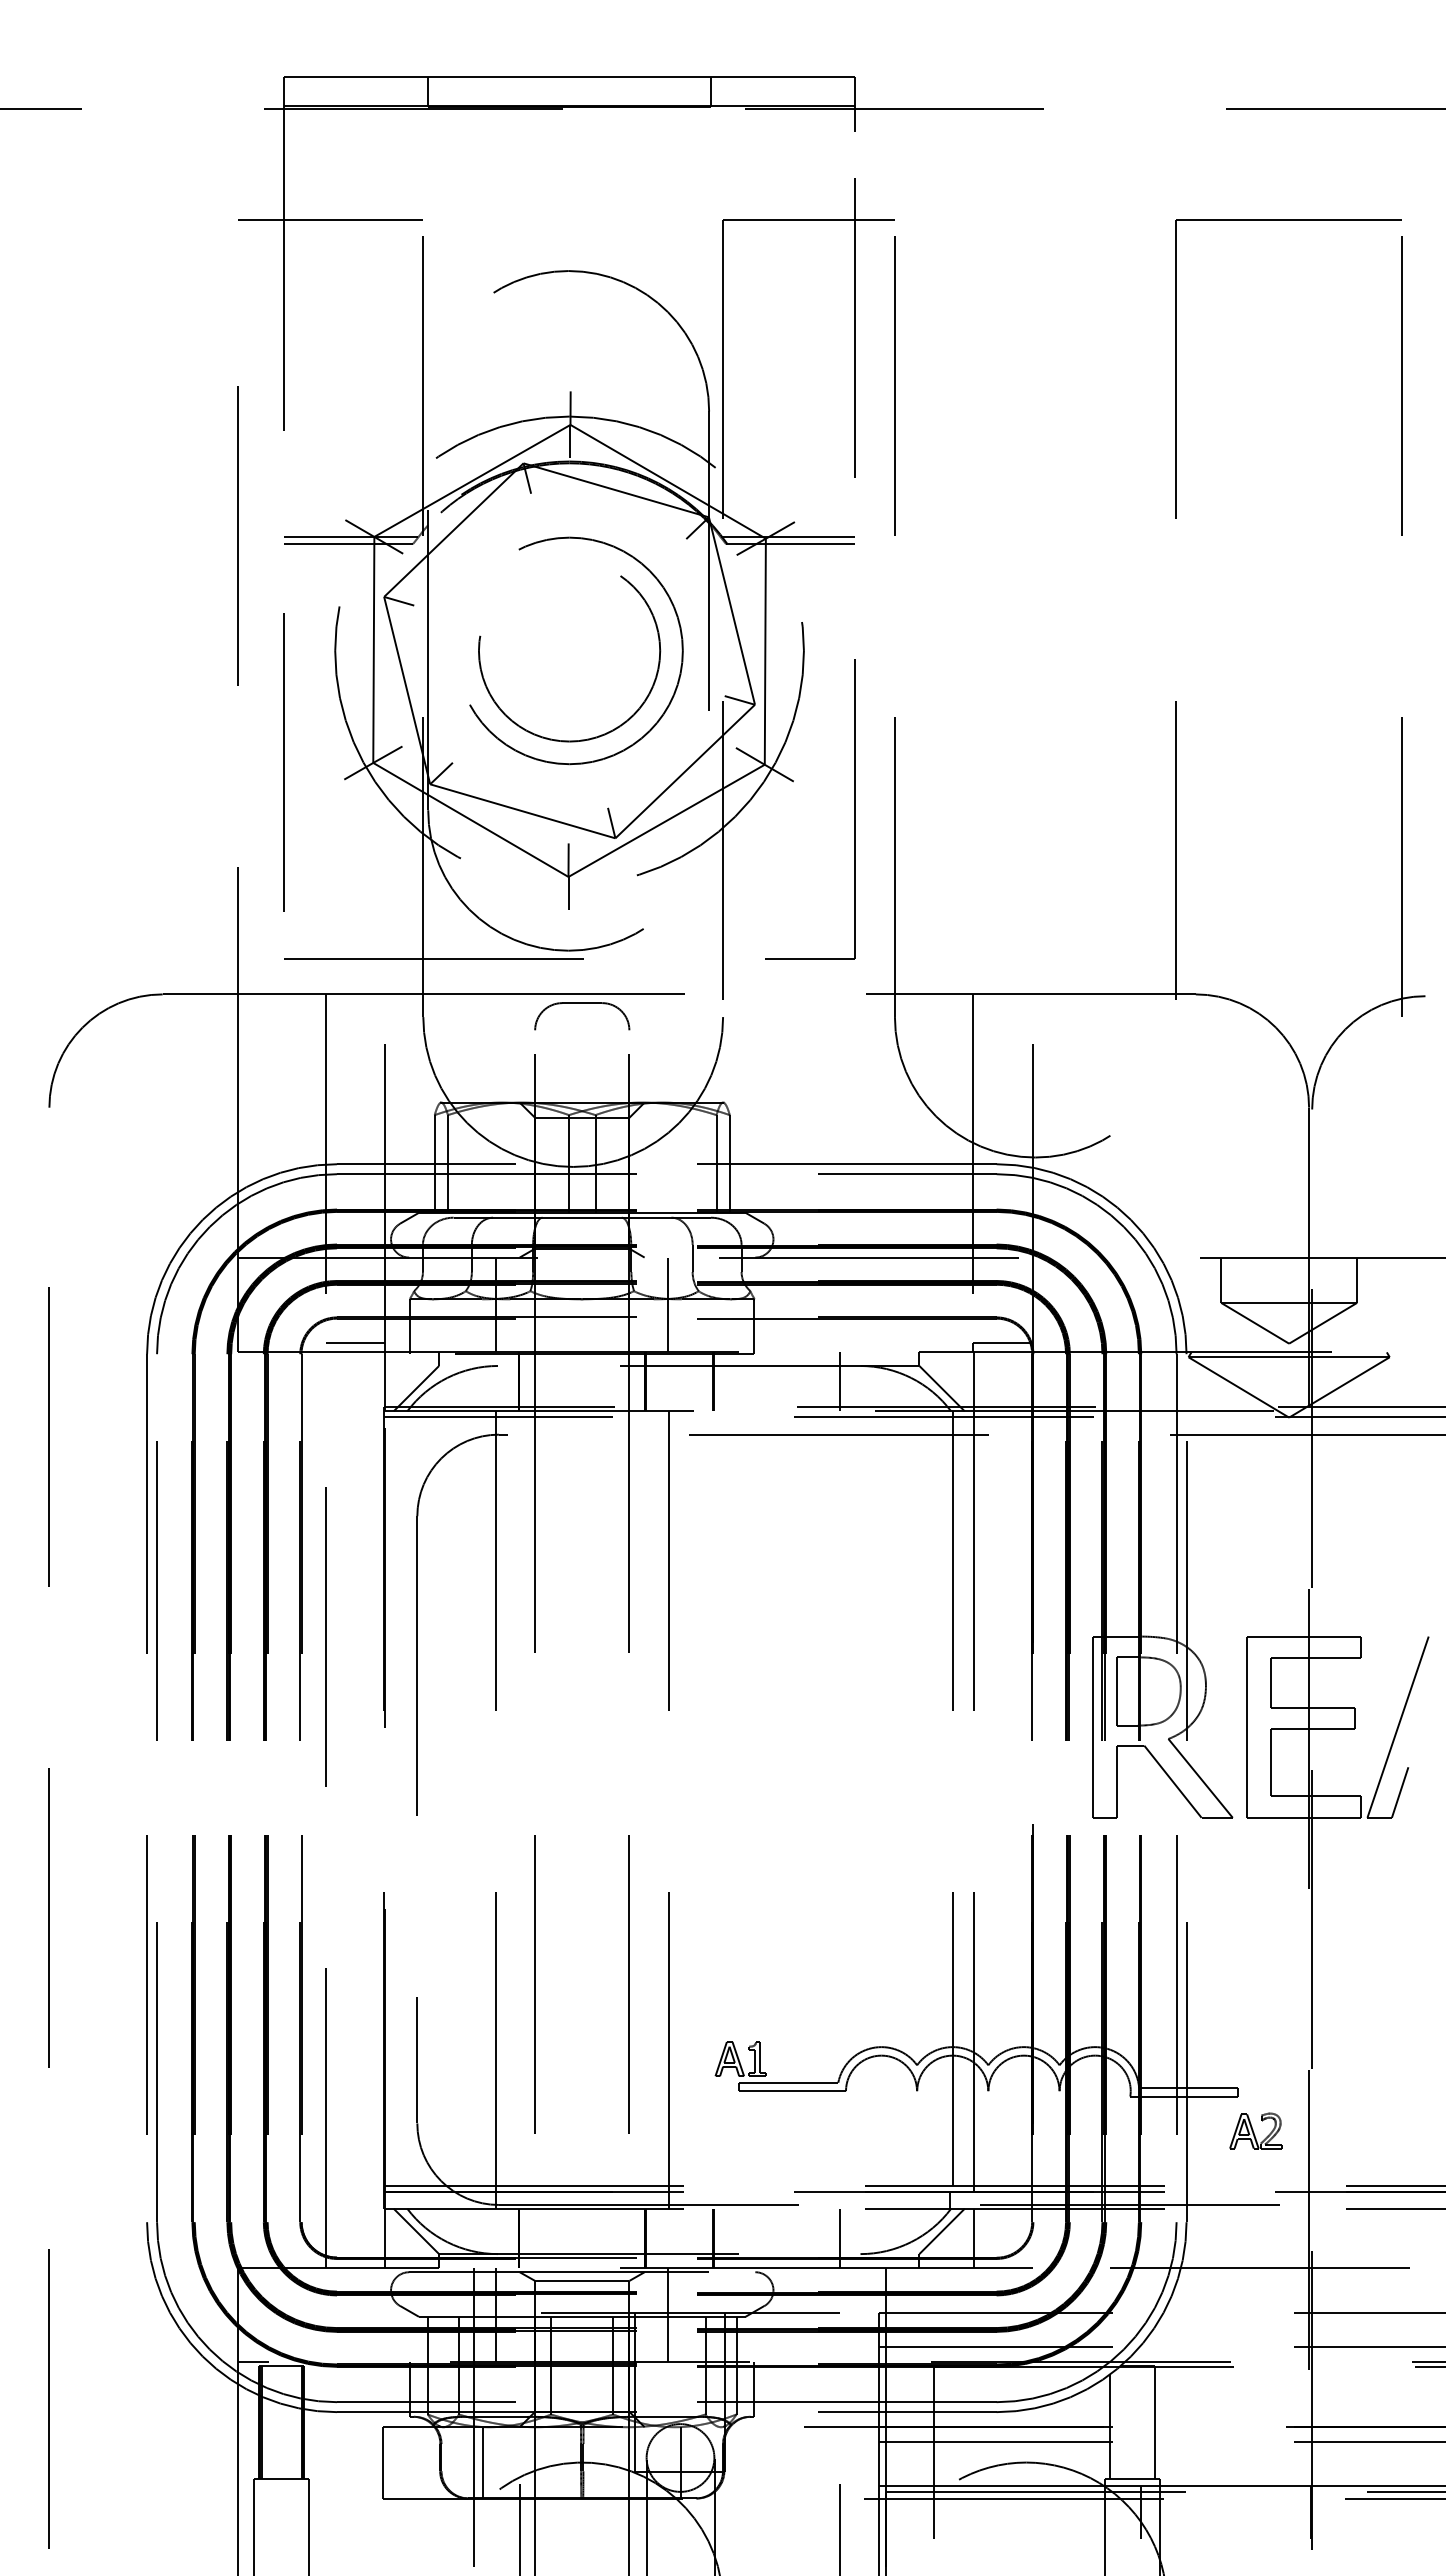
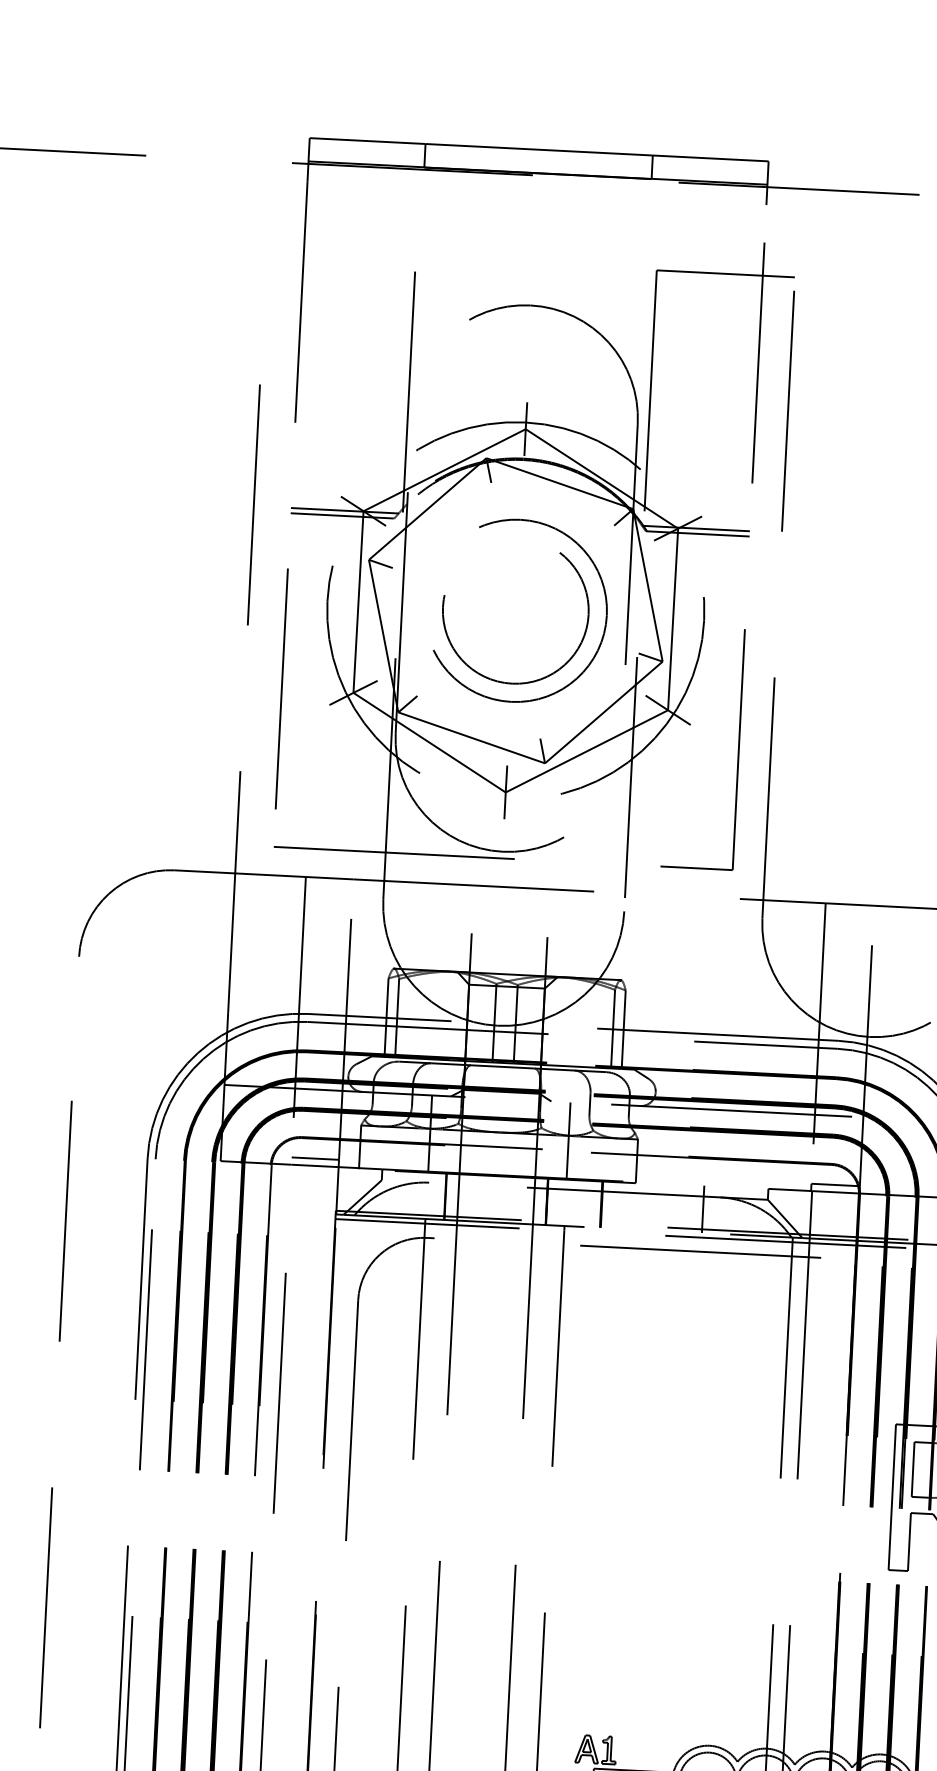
line: (330, 219) -> (341, 254), removed
part: (582, 1003) -> (511, 894), removed

